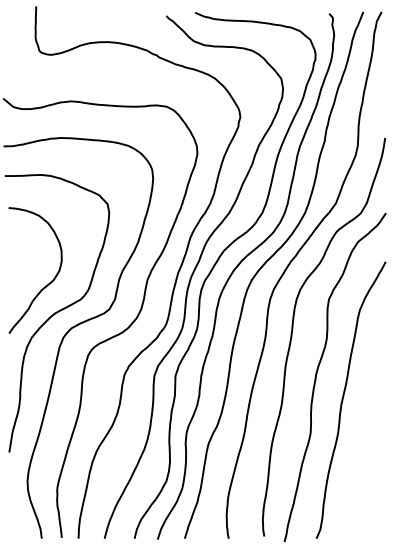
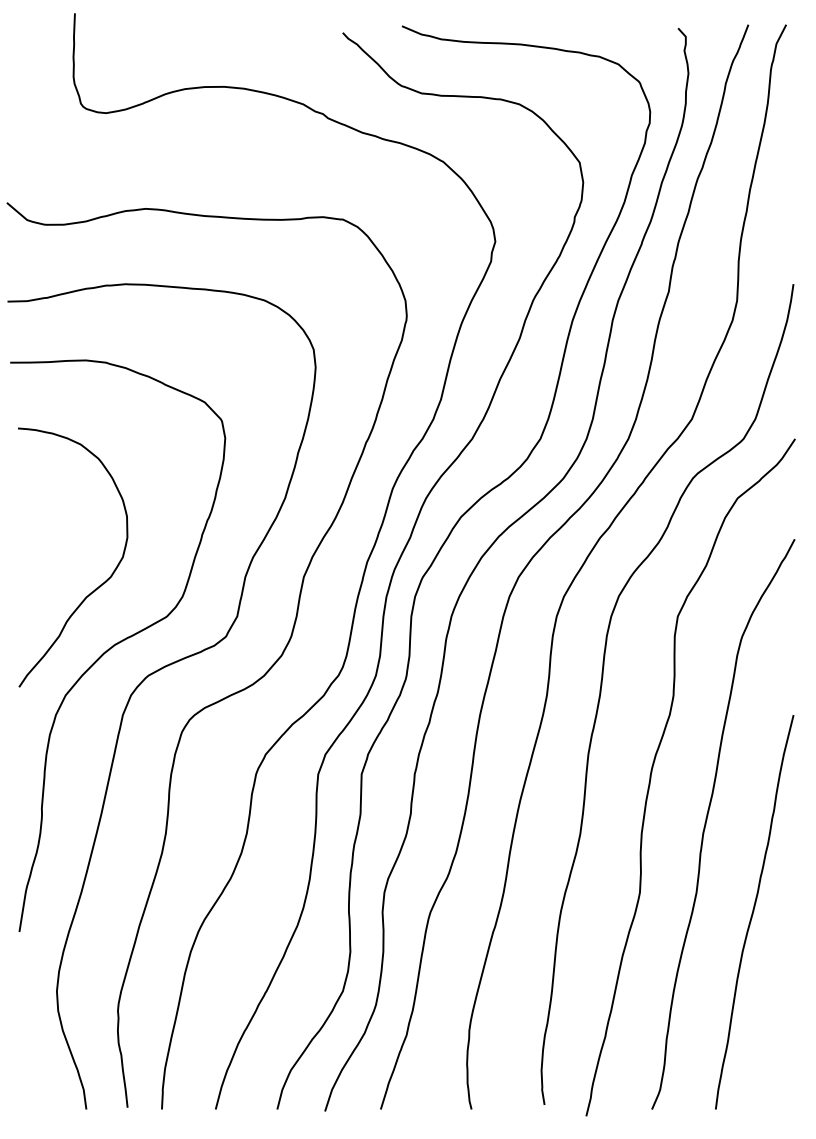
curve: (365, 442) -> (752, 911), added

